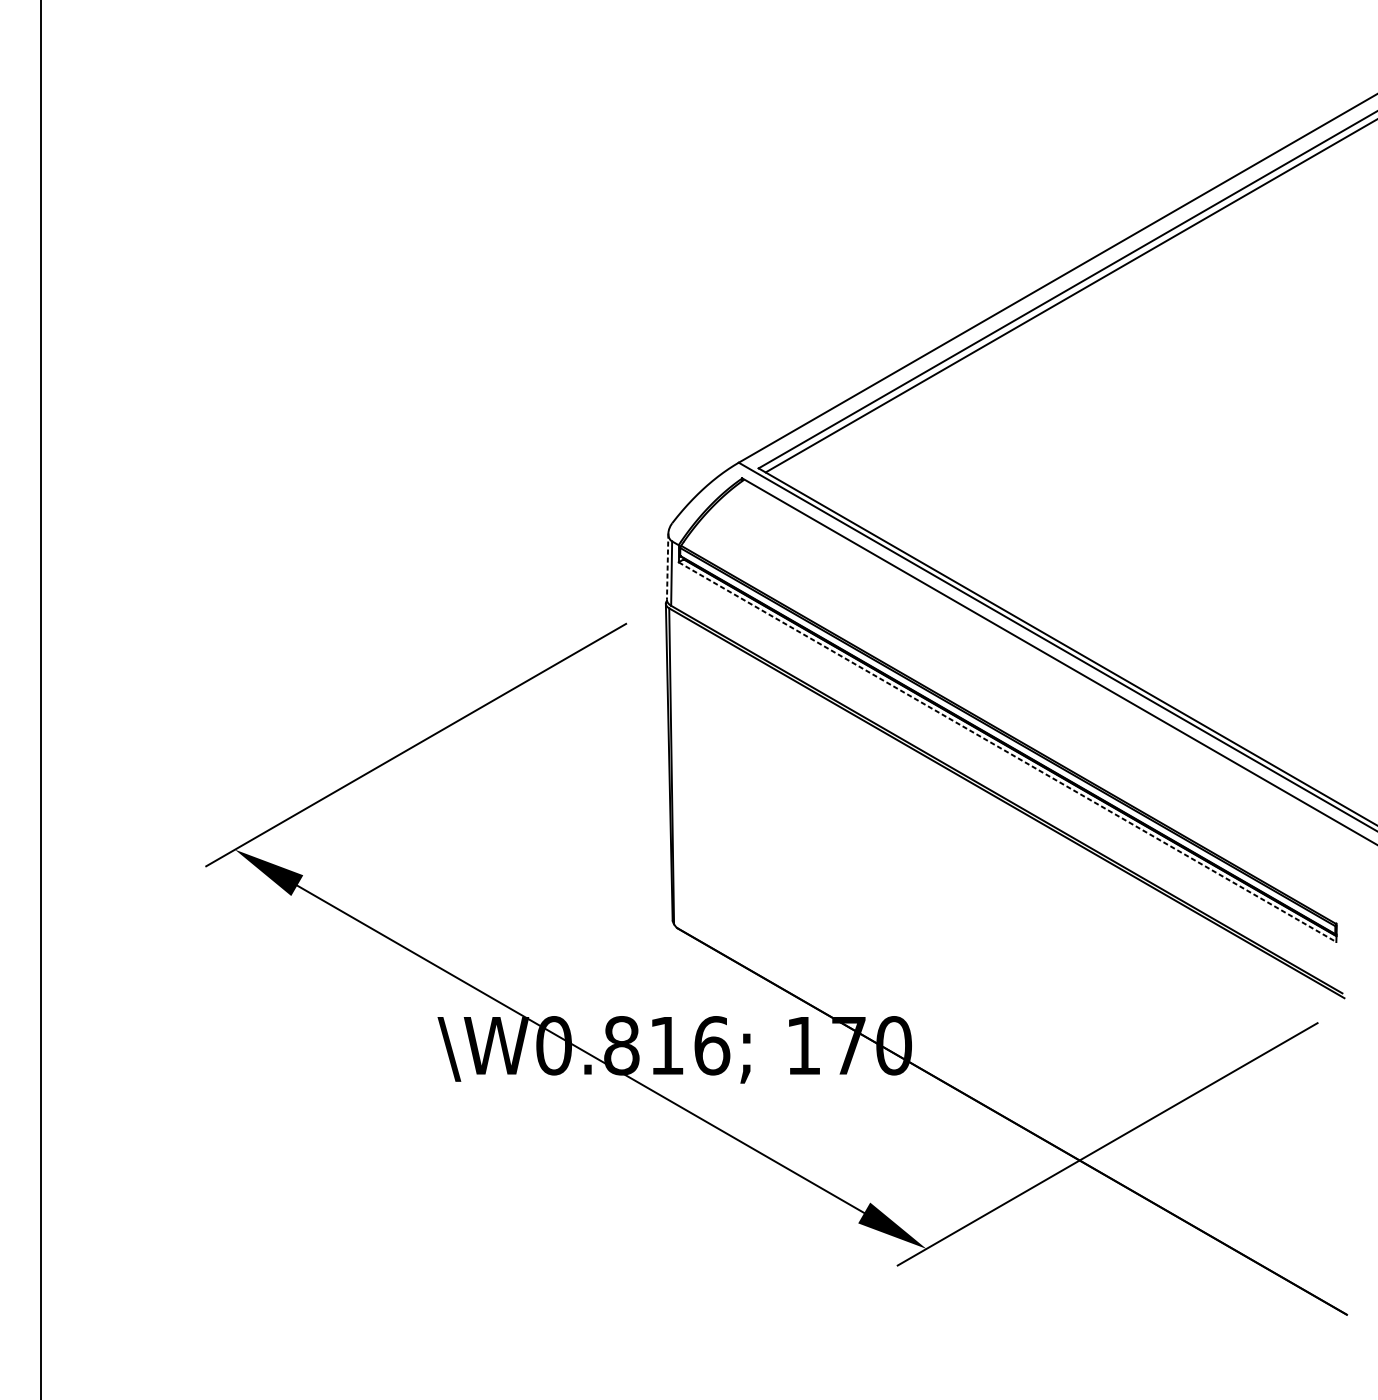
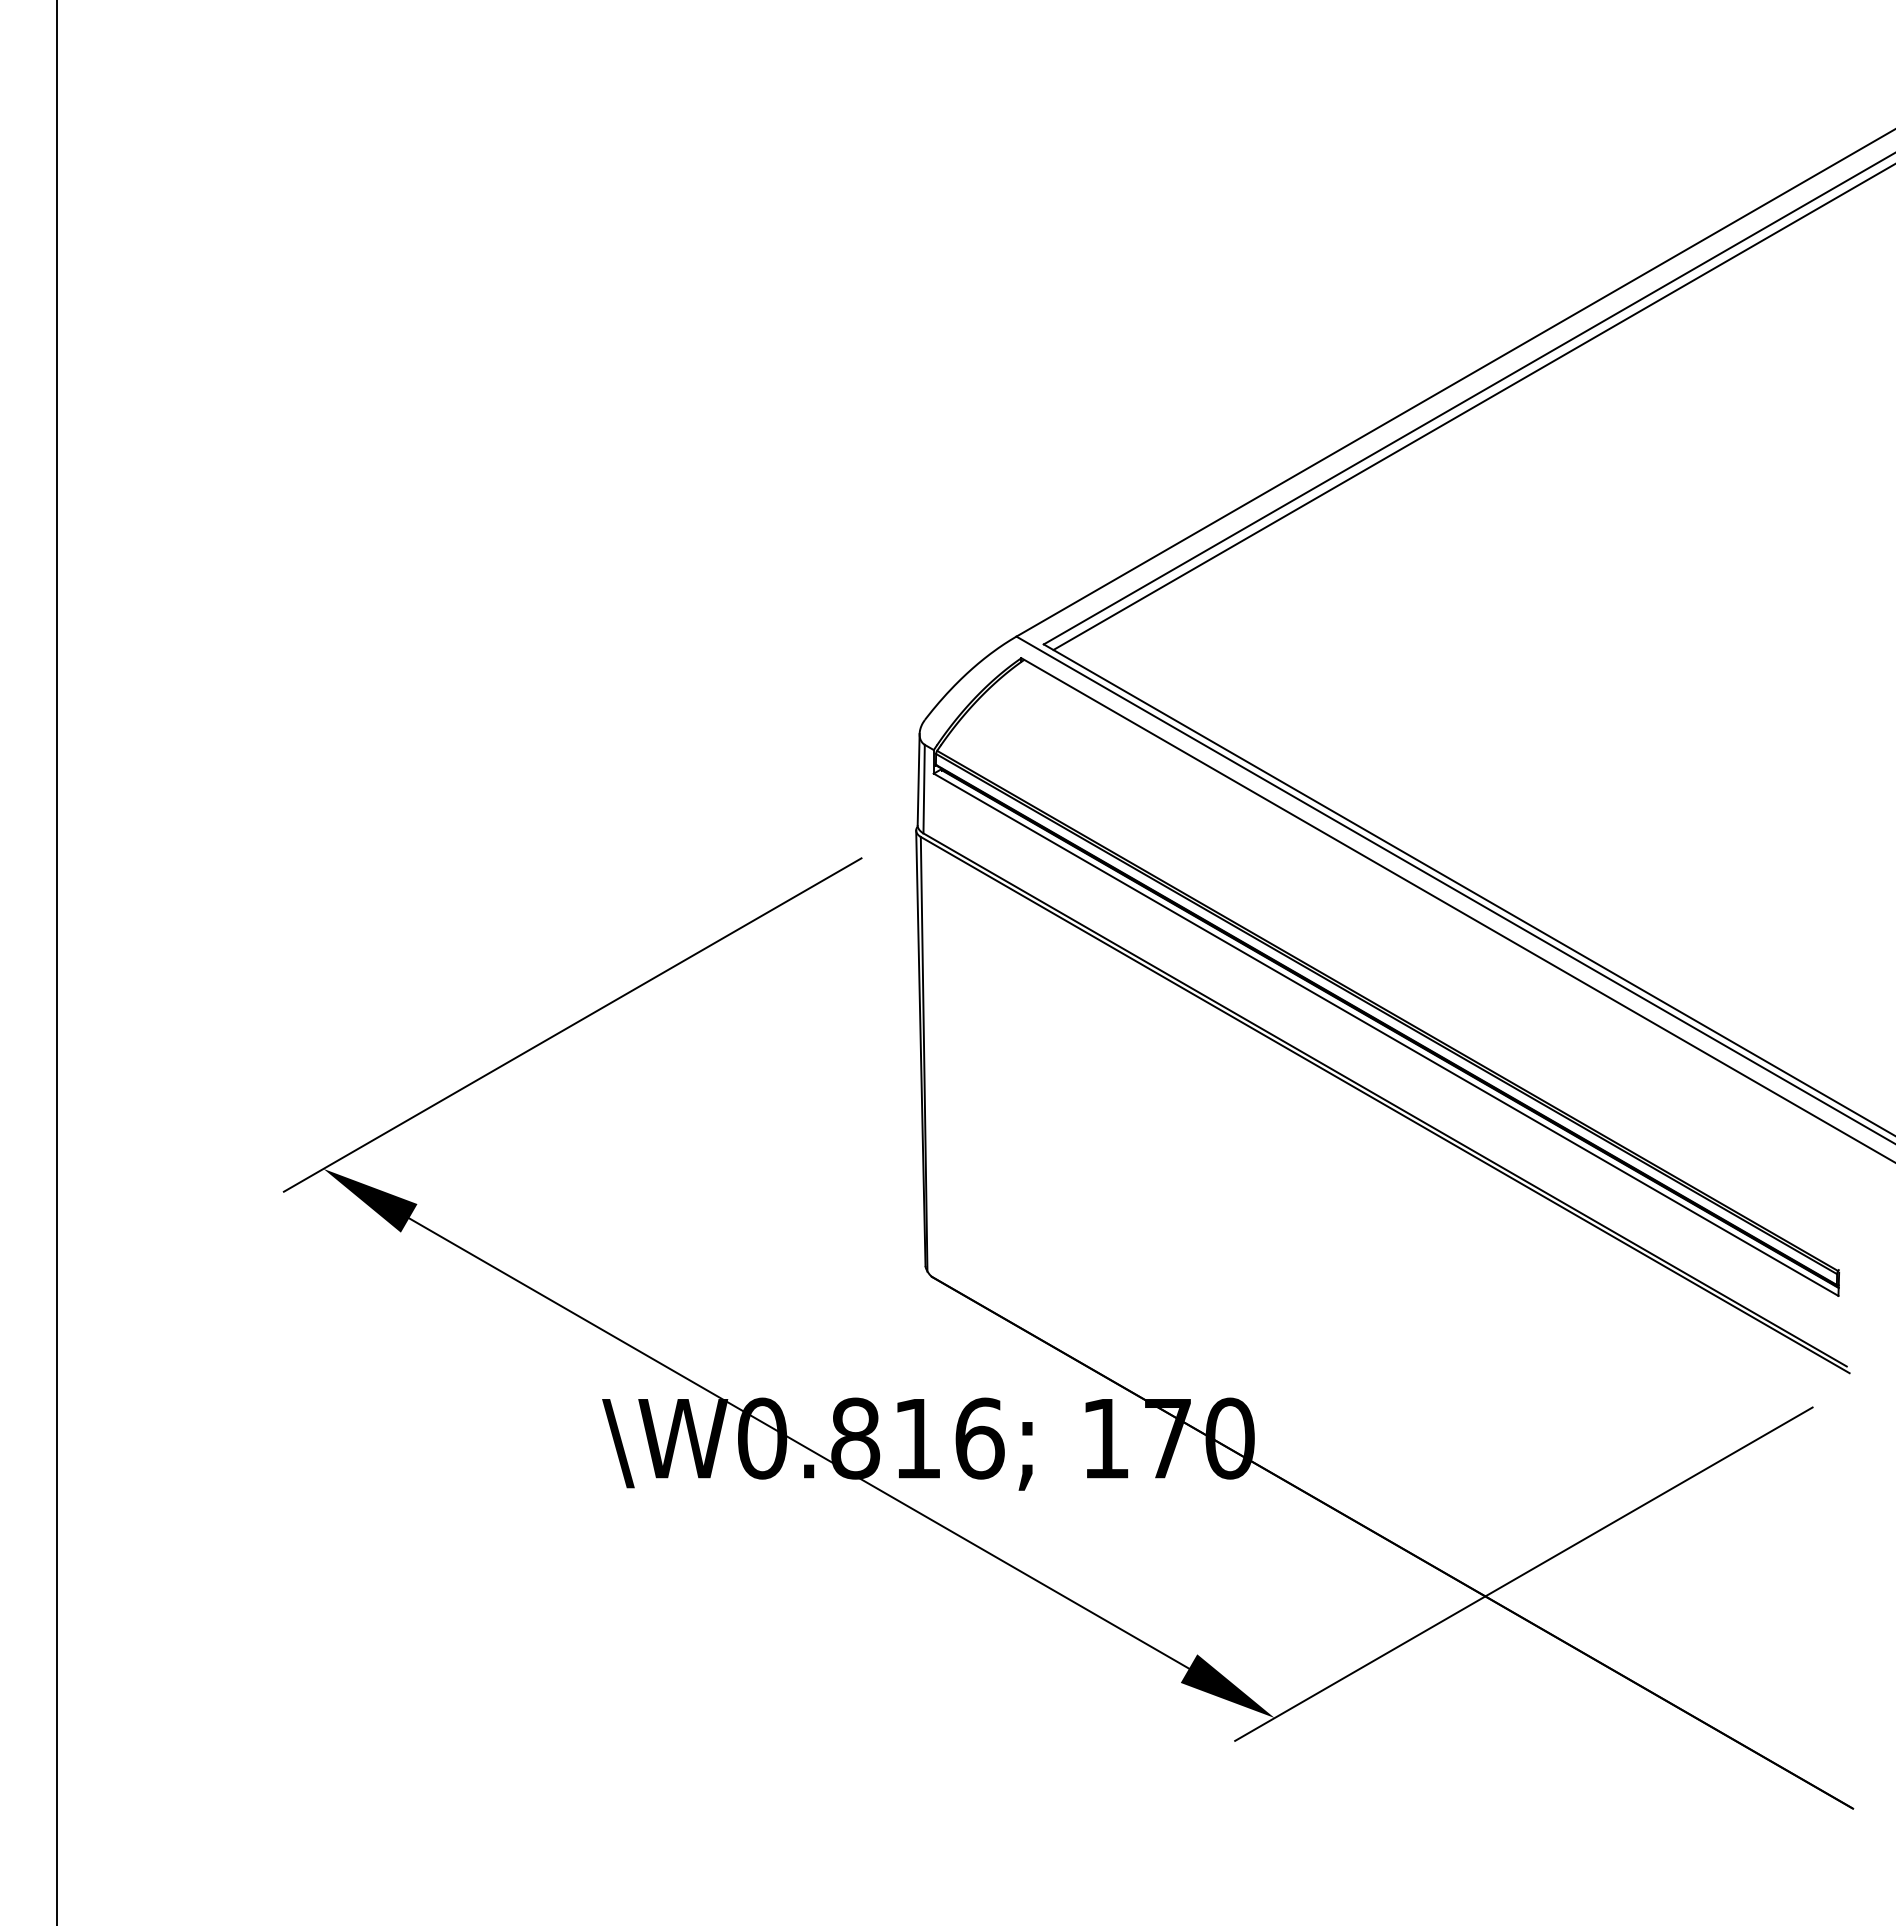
line: (667, 566) -> (918, 779), dashed -> solid
line: (1007, 752) -> (1386, 1035), dashed -> solid

